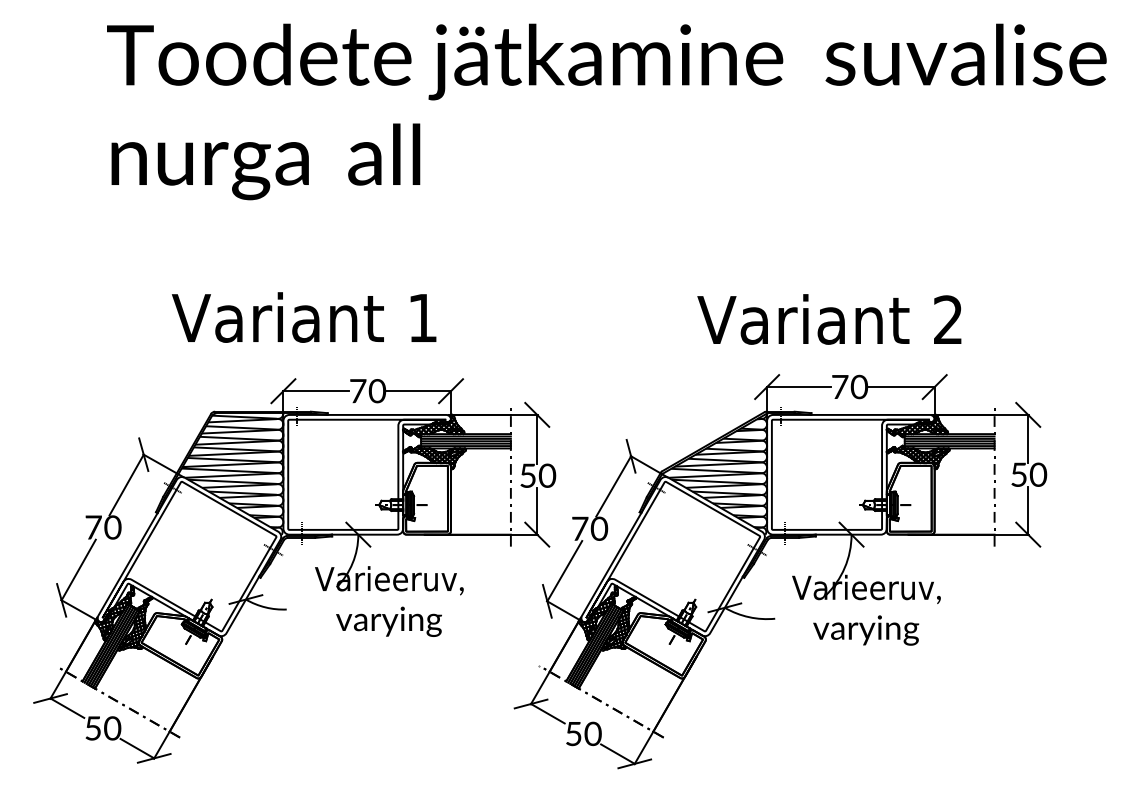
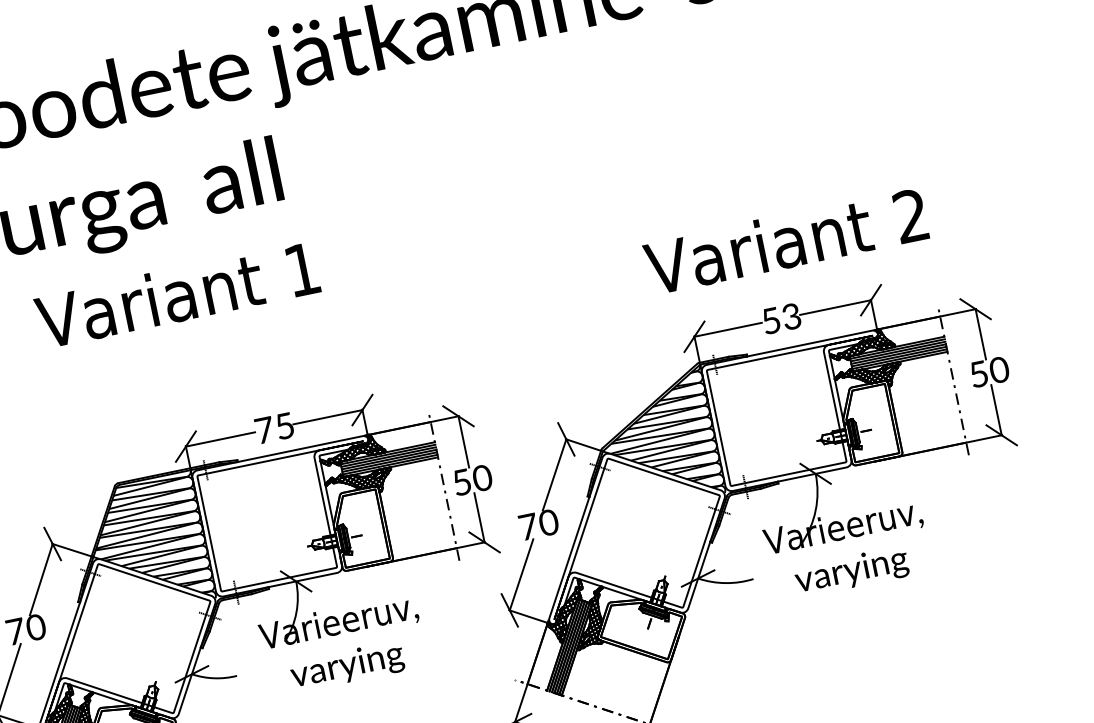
text: (304, 317) -> (177, 294), moved
text: (829, 319) -> (786, 241), moved
text: (850, 387) -> (782, 319), 70 -> 53
text: (377, 391) -> (285, 426), 70 -> 75

